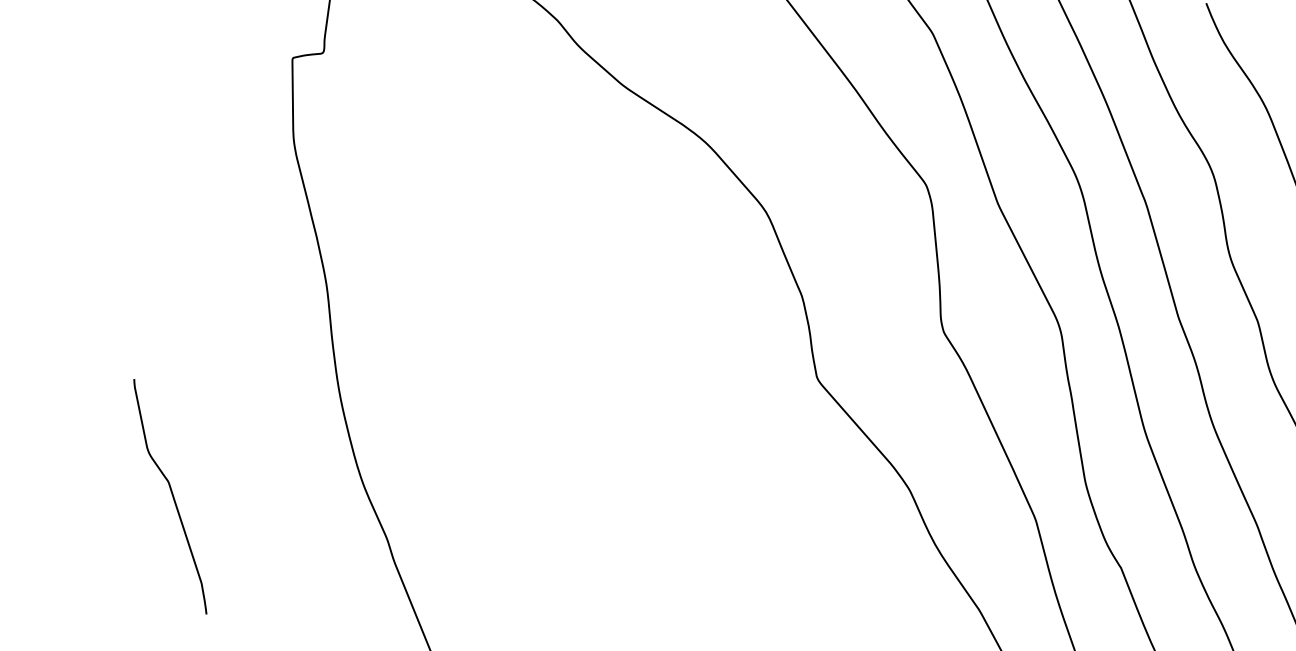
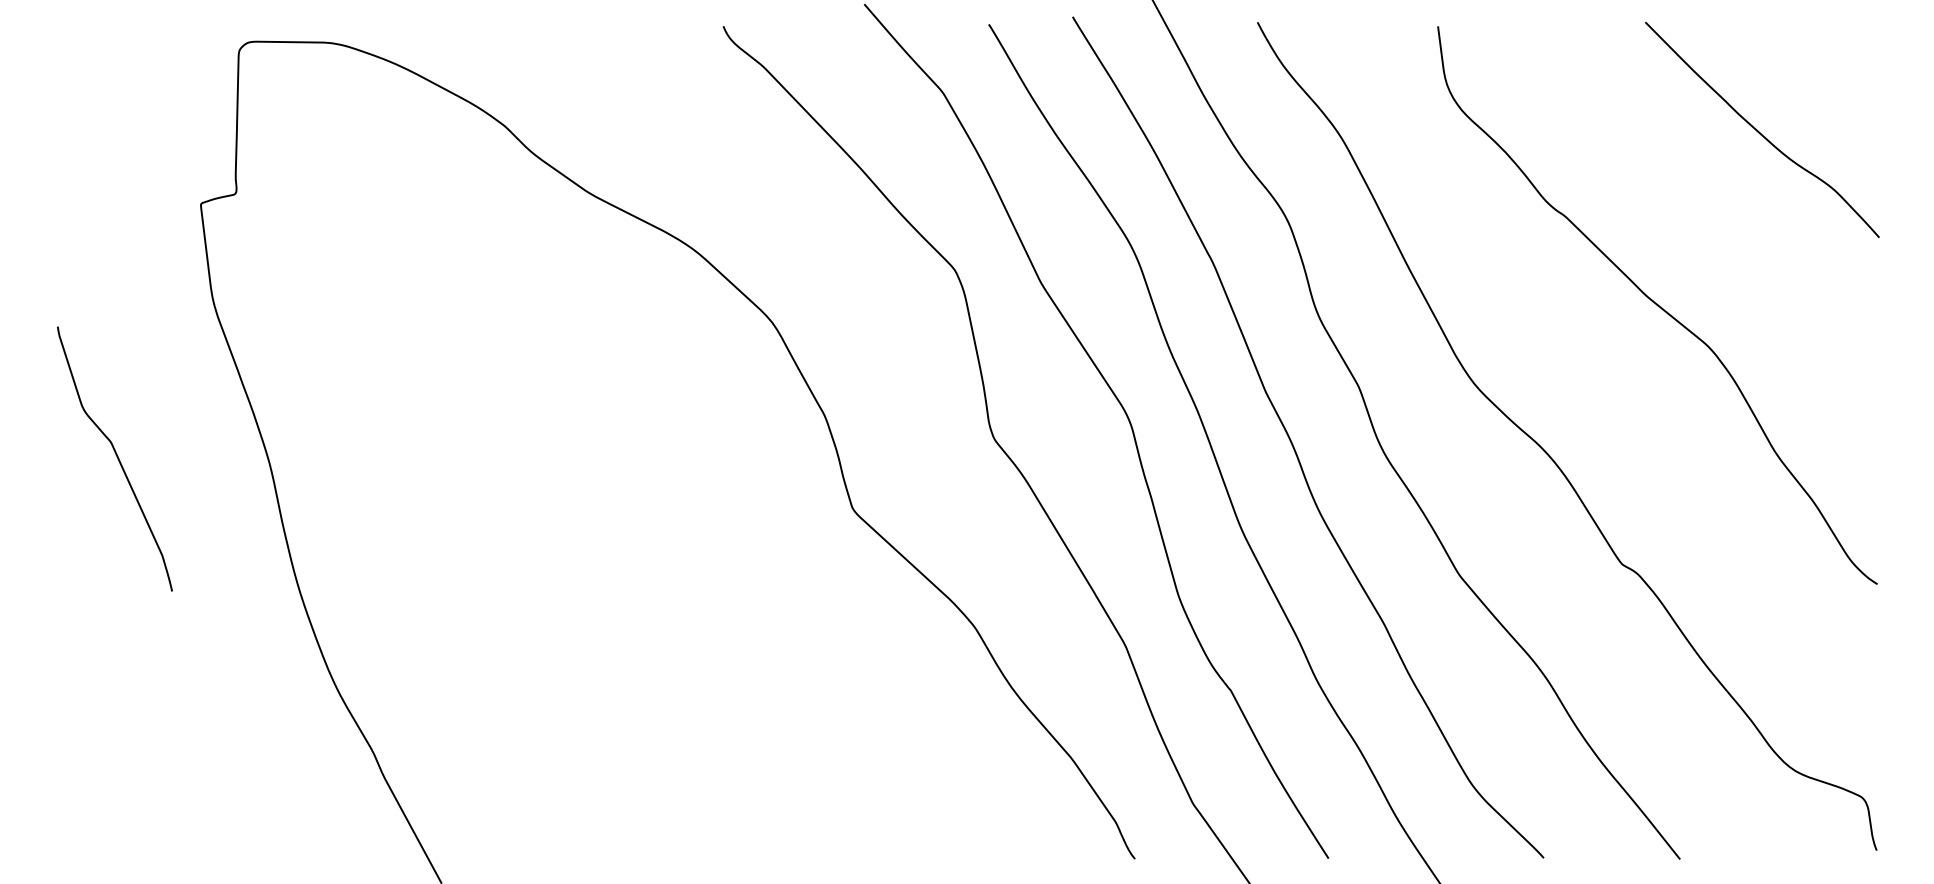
curve: (171, 495) -> (116, 457), moved

